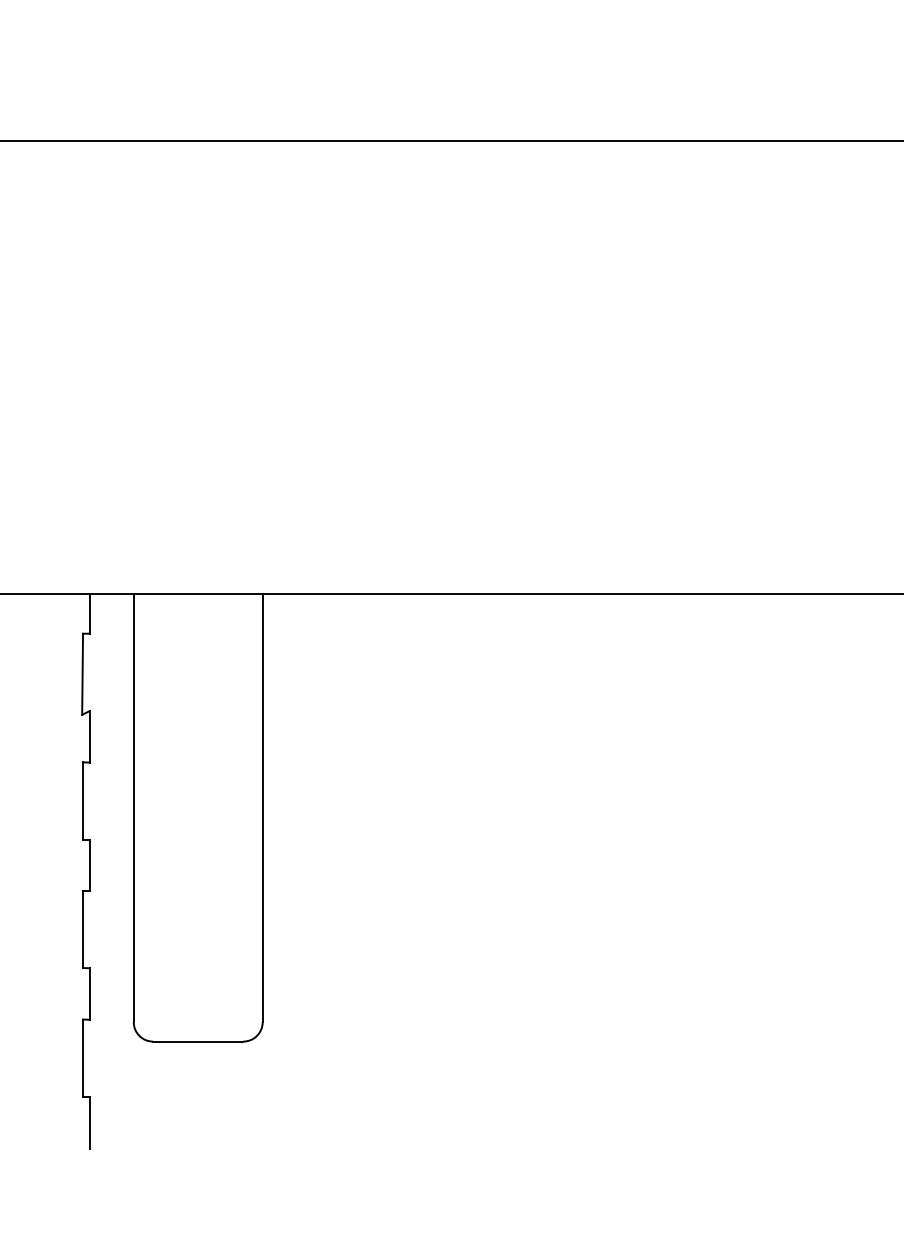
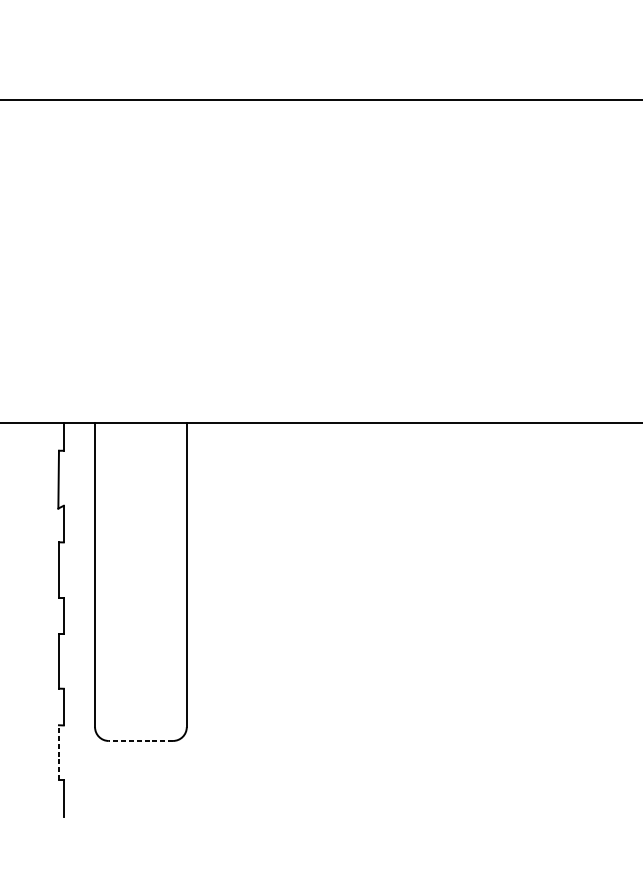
line: (197, 1041) -> (140, 740), solid -> dashed
line: (83, 1058) -> (59, 753), solid -> dashed

